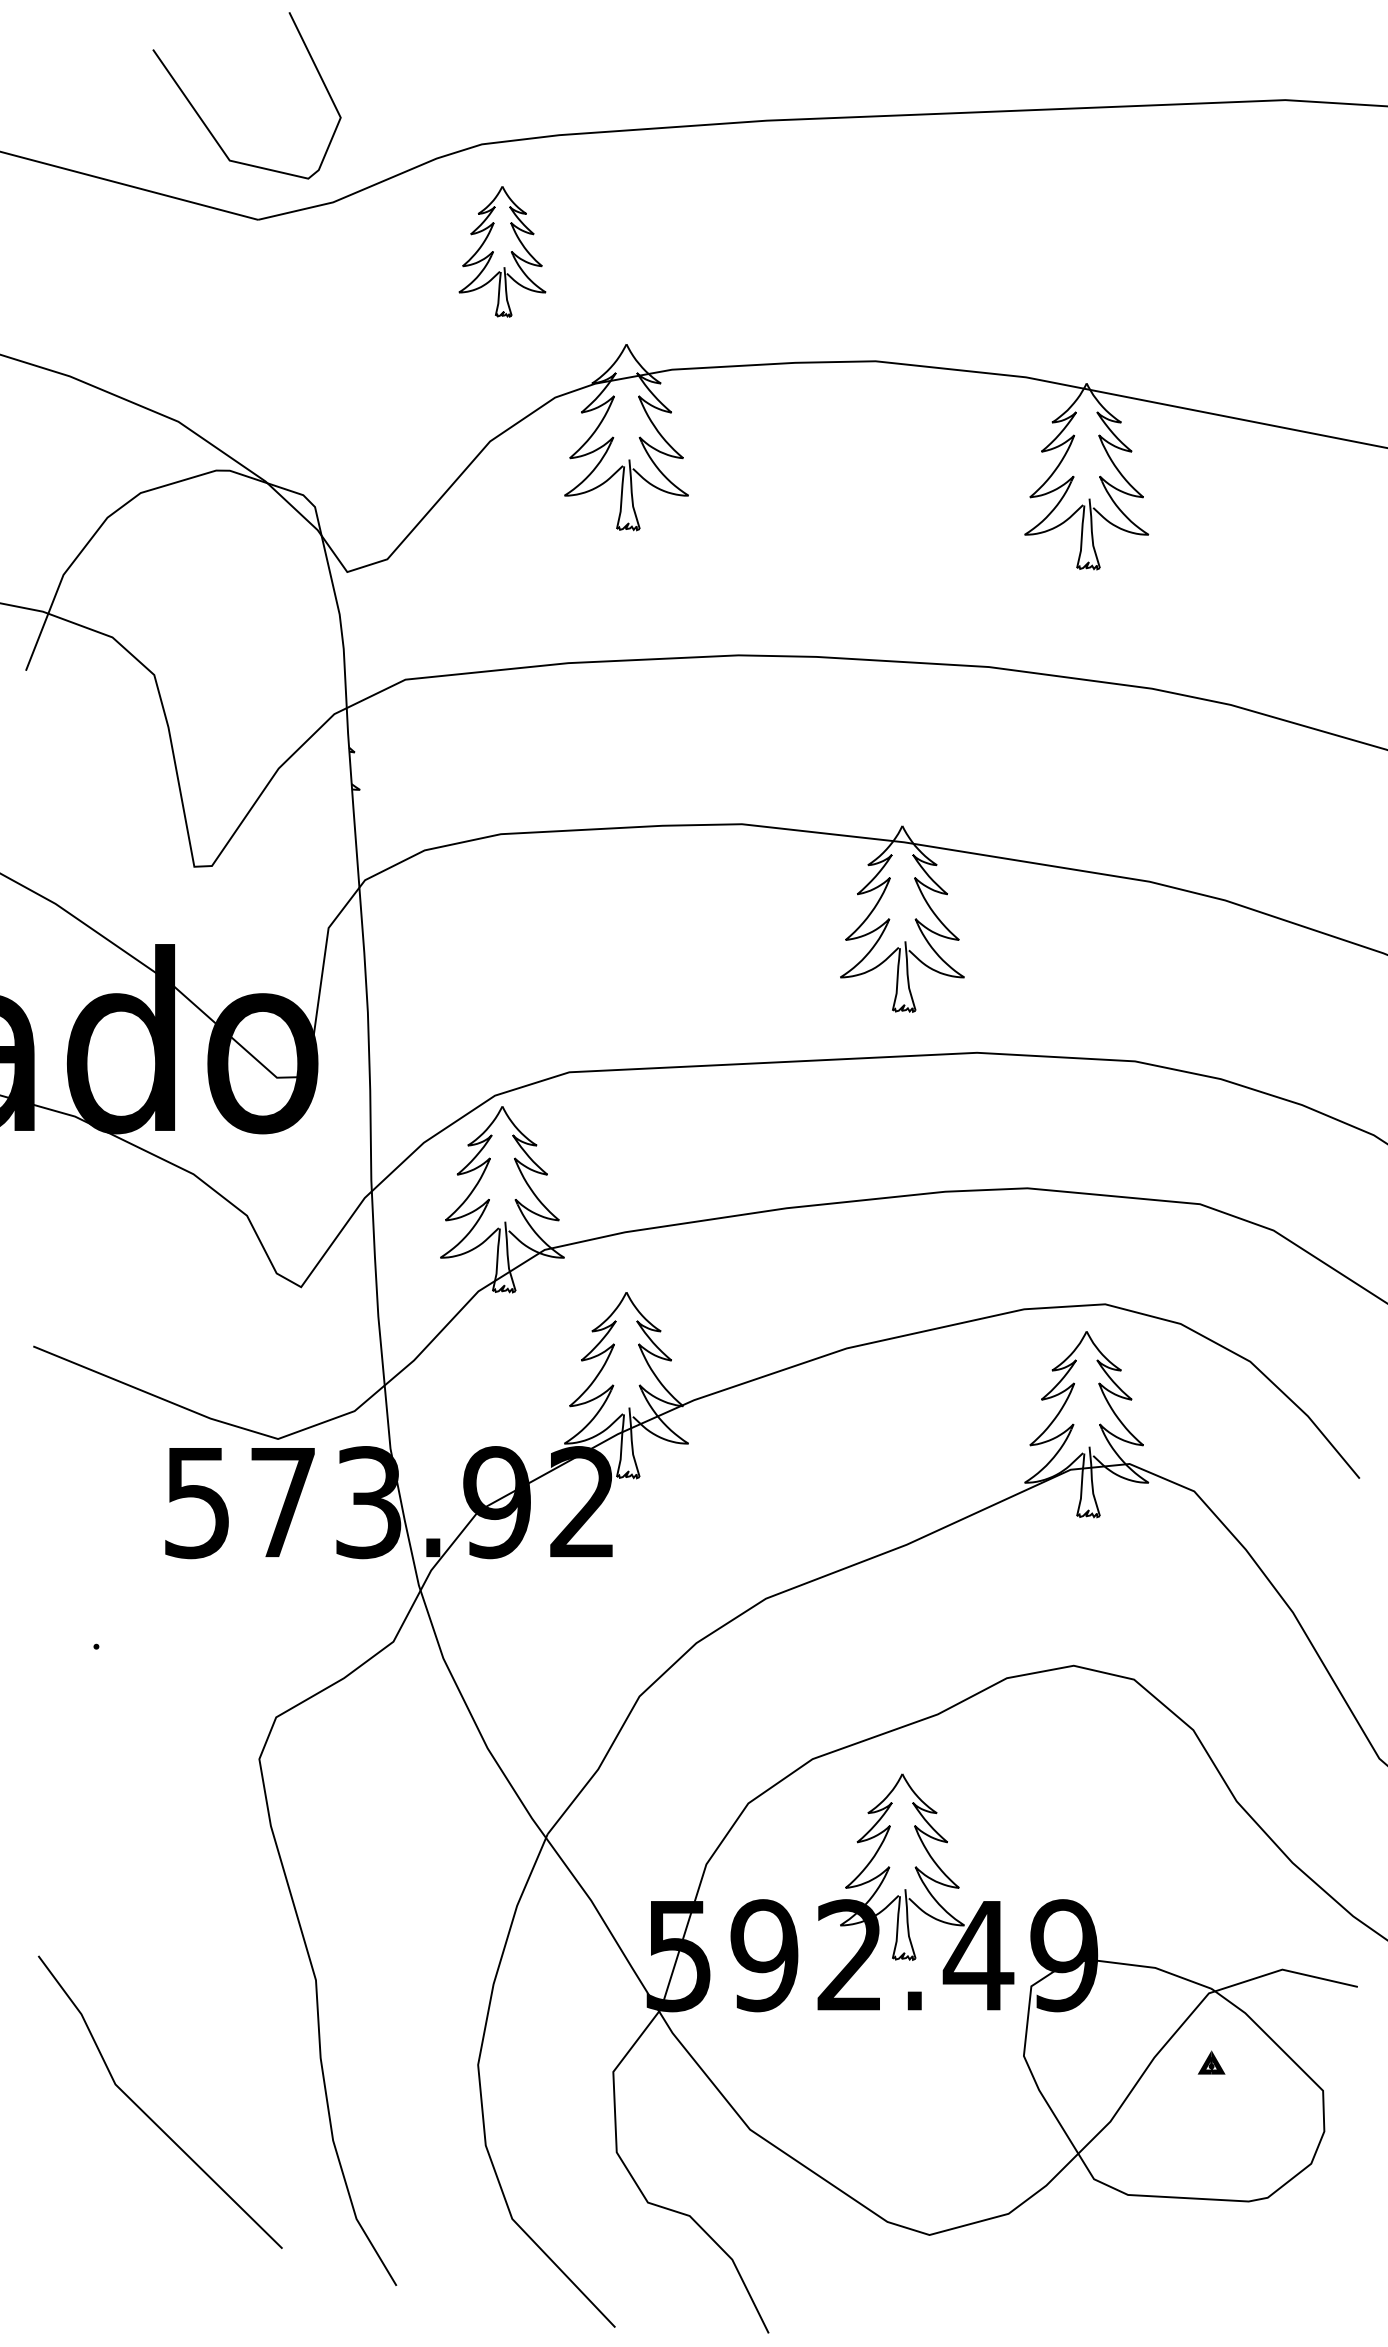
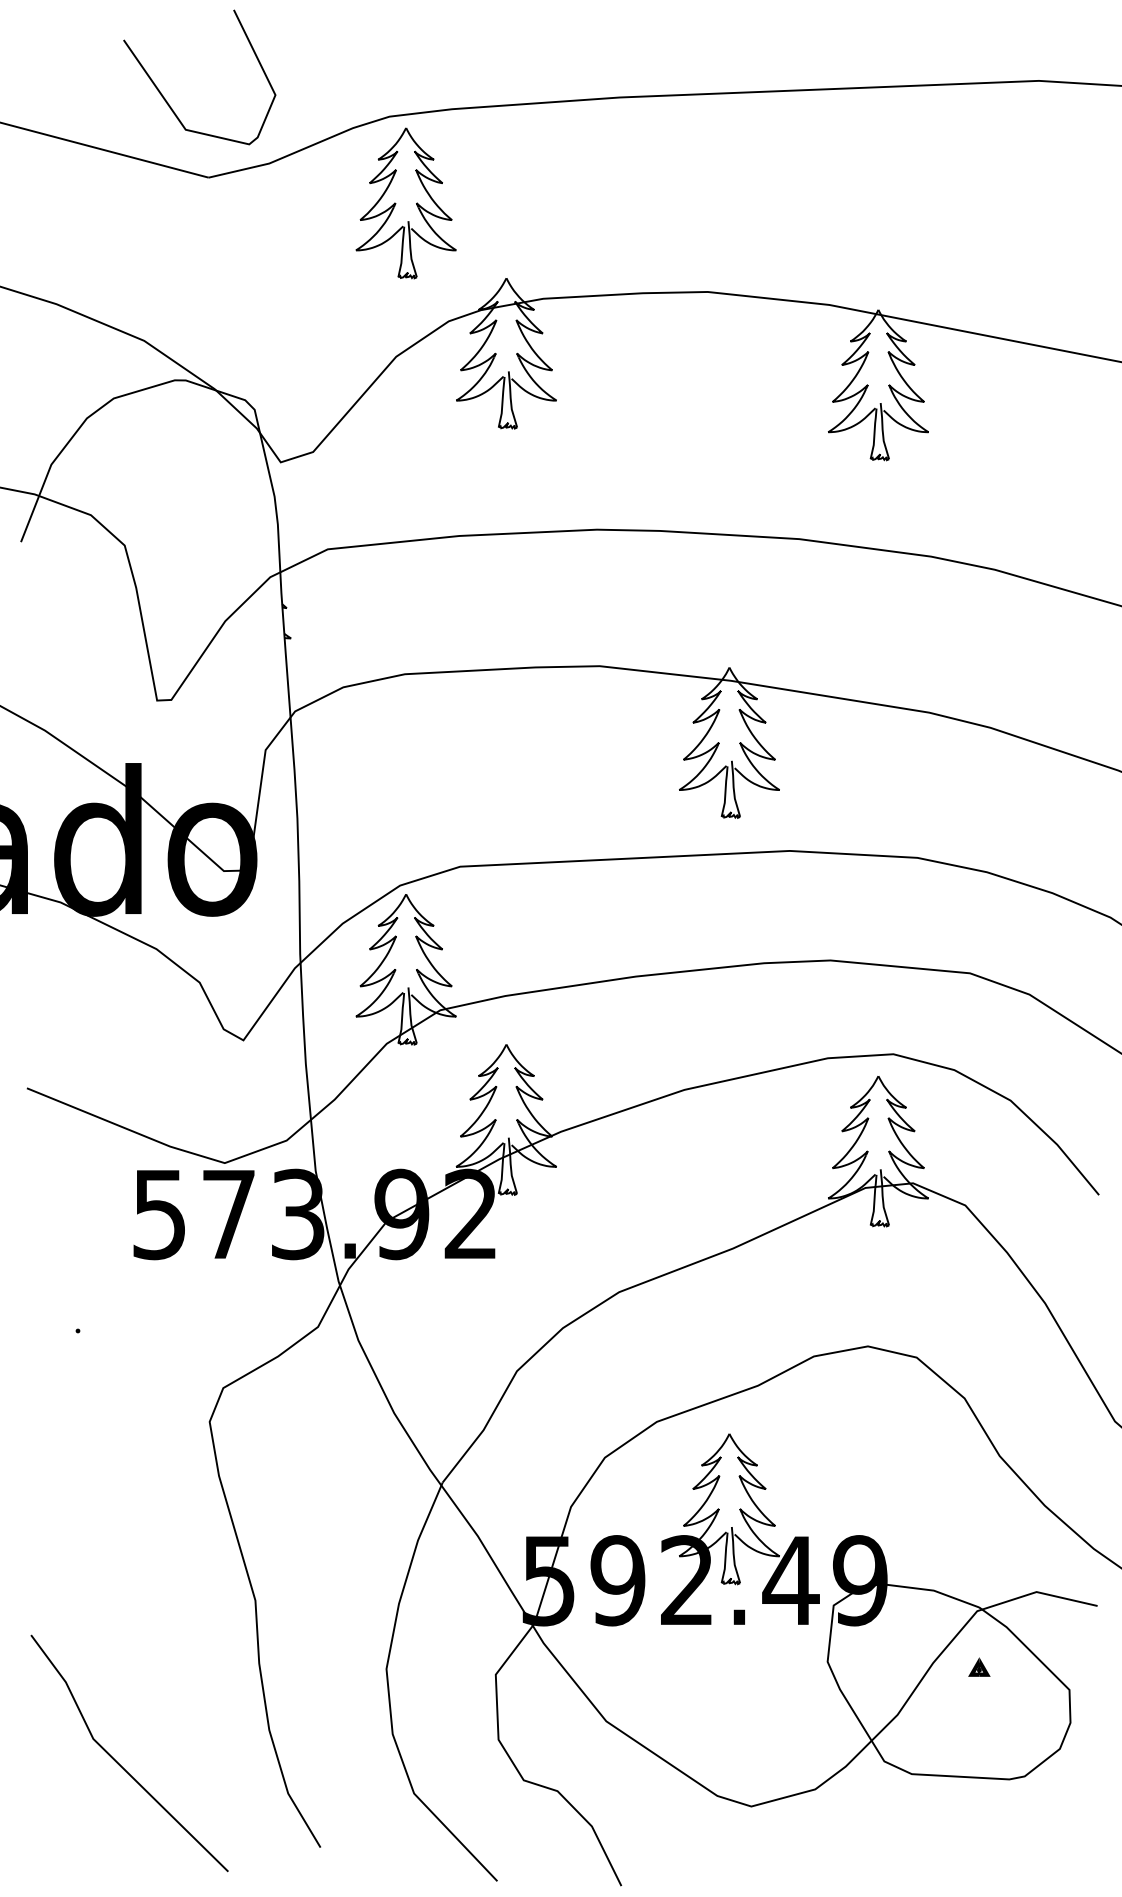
part: (502, 251) -> (406, 203), size x1.43
line: (147, 2114) -> (119, 1763), moved

